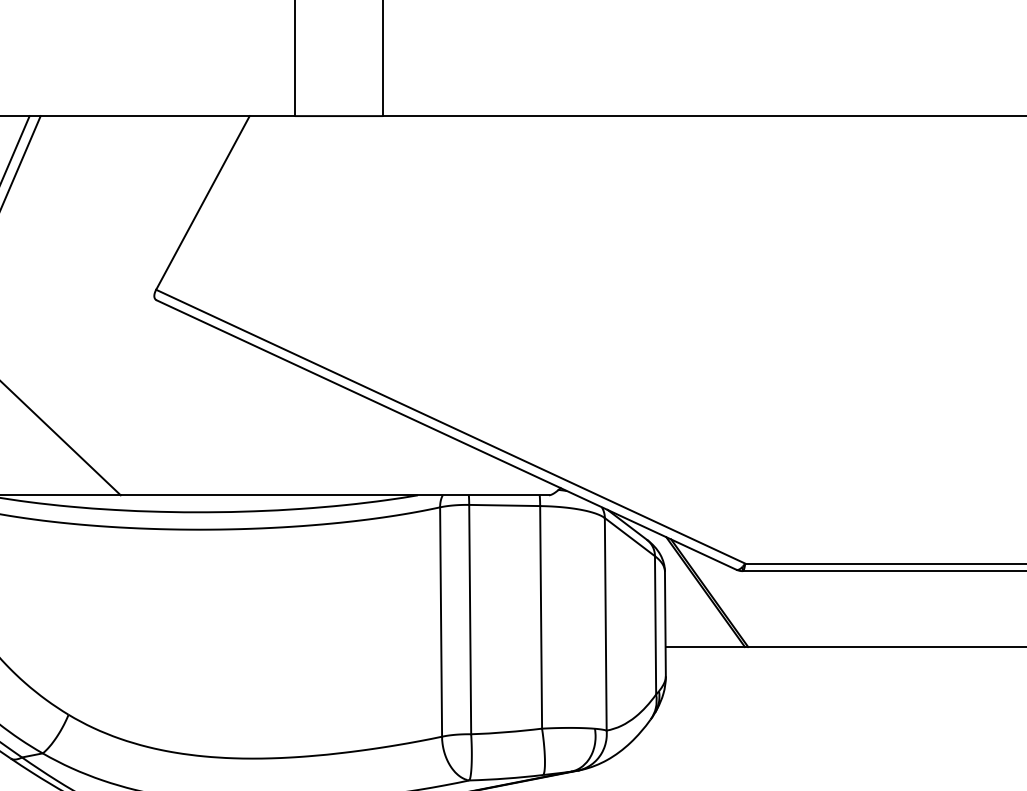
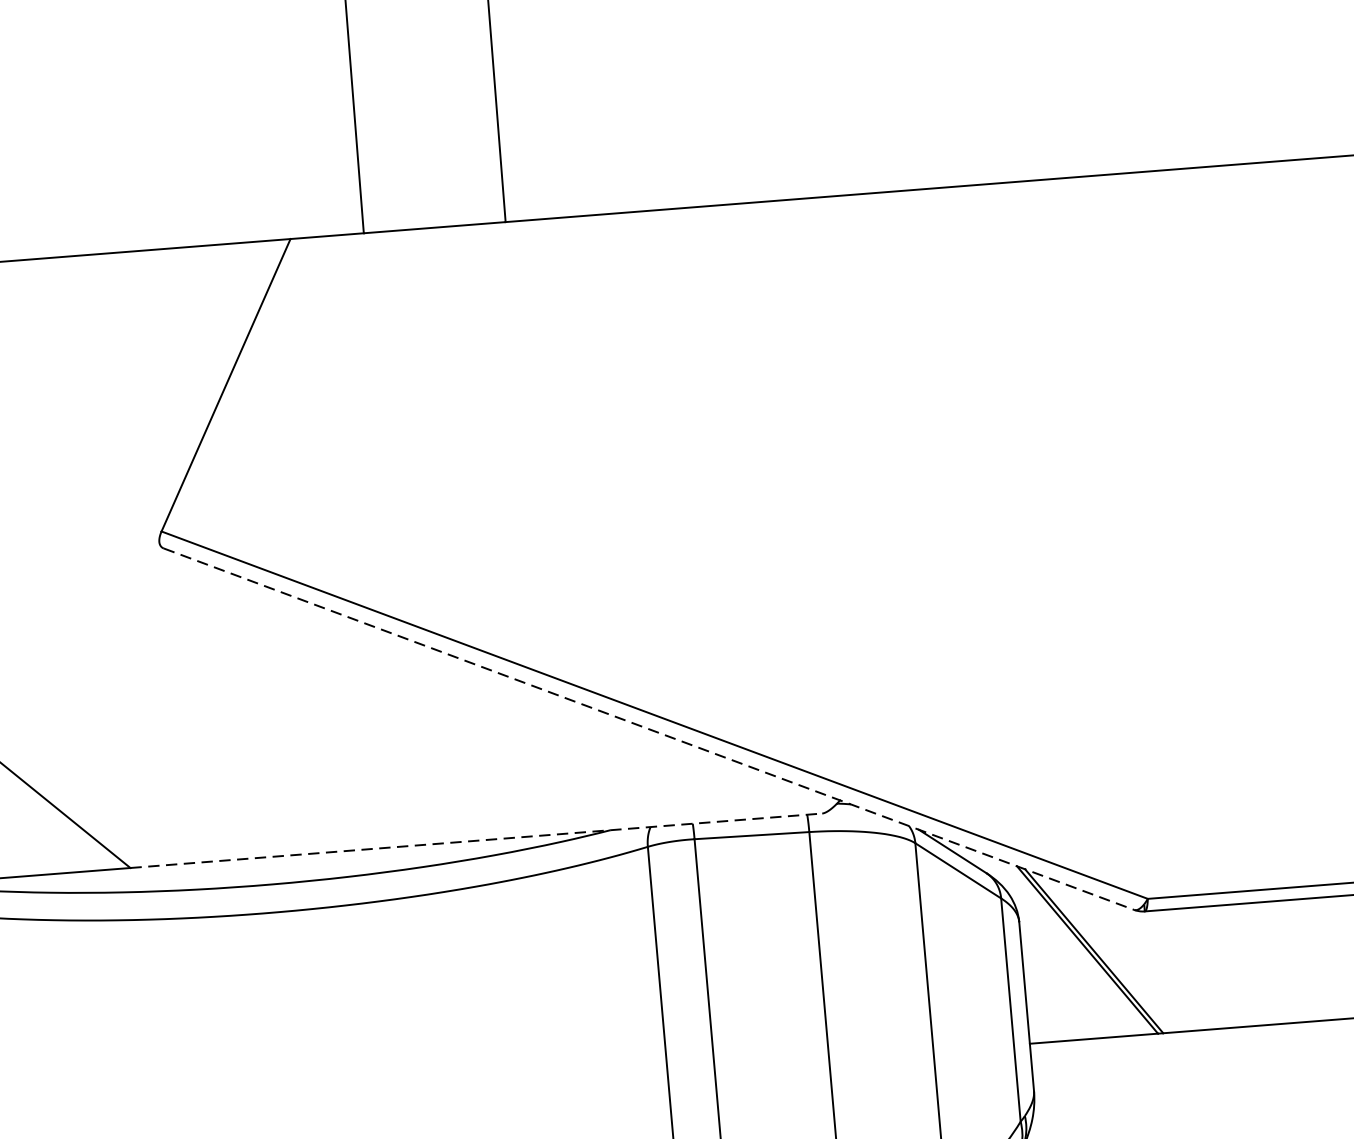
line: (446, 435) -> (649, 729), solid -> dashed
line: (335, 495) -> (477, 841), solid -> dashed

